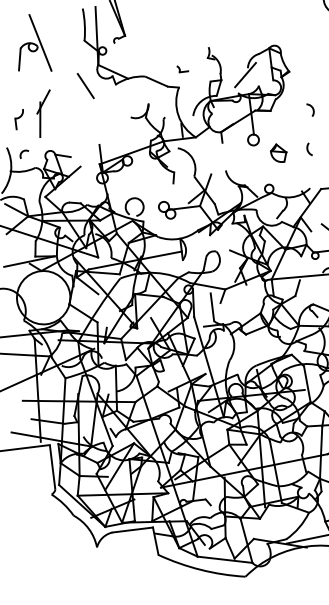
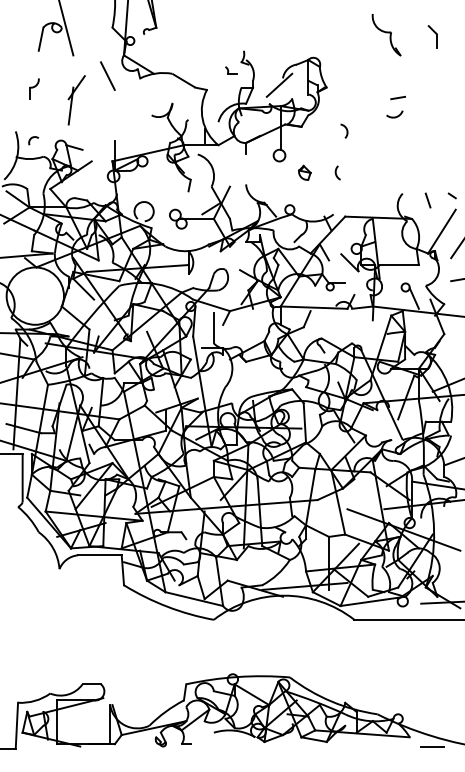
part: (182, 68) -> (231, 70), moved
part: (44, 113) -> (76, 100), moved
part: (19, 118) -> (34, 88), moved
part: (278, 152) -> (304, 172), size x0.71

